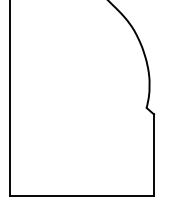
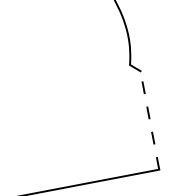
line: (154, 155) -> (150, 120), solid -> dashed

